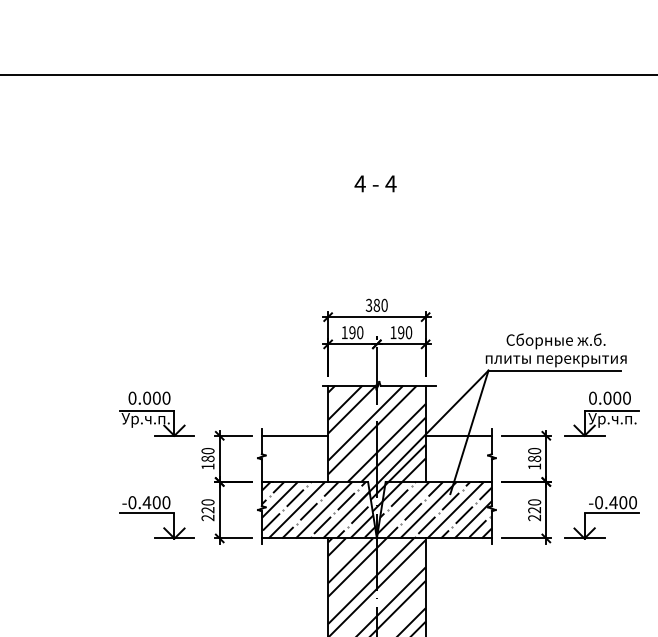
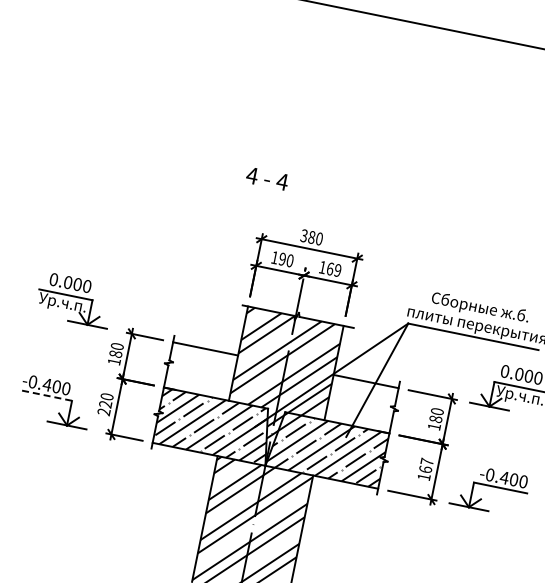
text: (375, 183) -> (267, 178), moved
text: (405, 332) -> (334, 269), 190 -> 169
text: (534, 510) -> (425, 469), 220 -> 167
line: (146, 513) -> (44, 395), solid -> dashed

